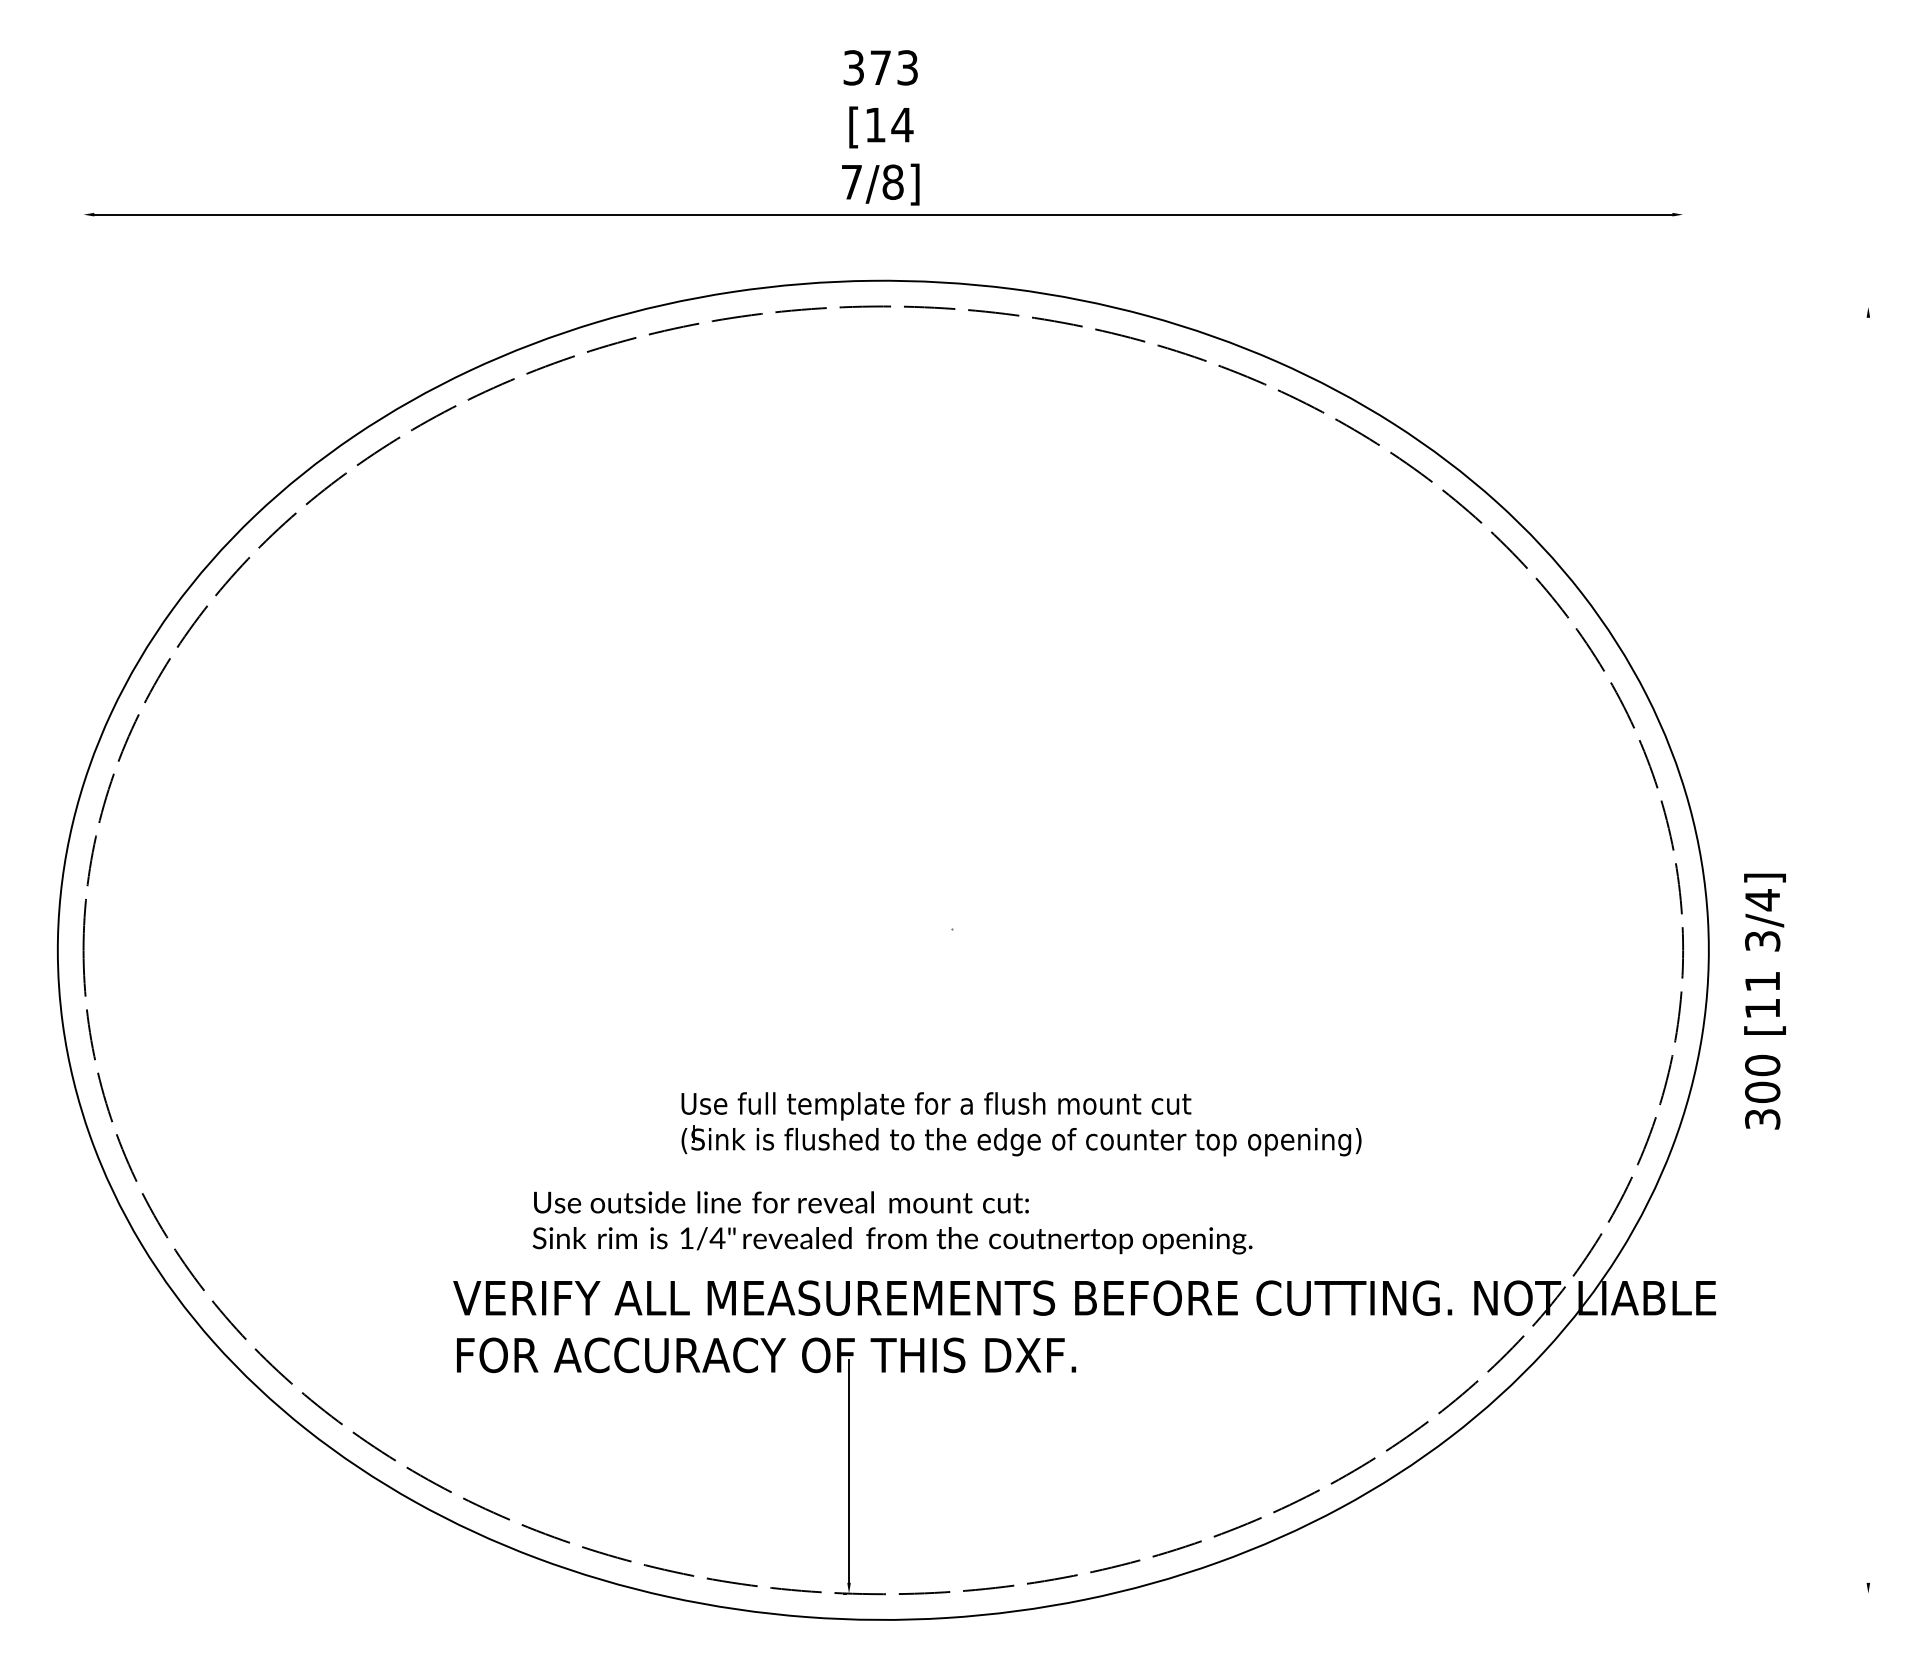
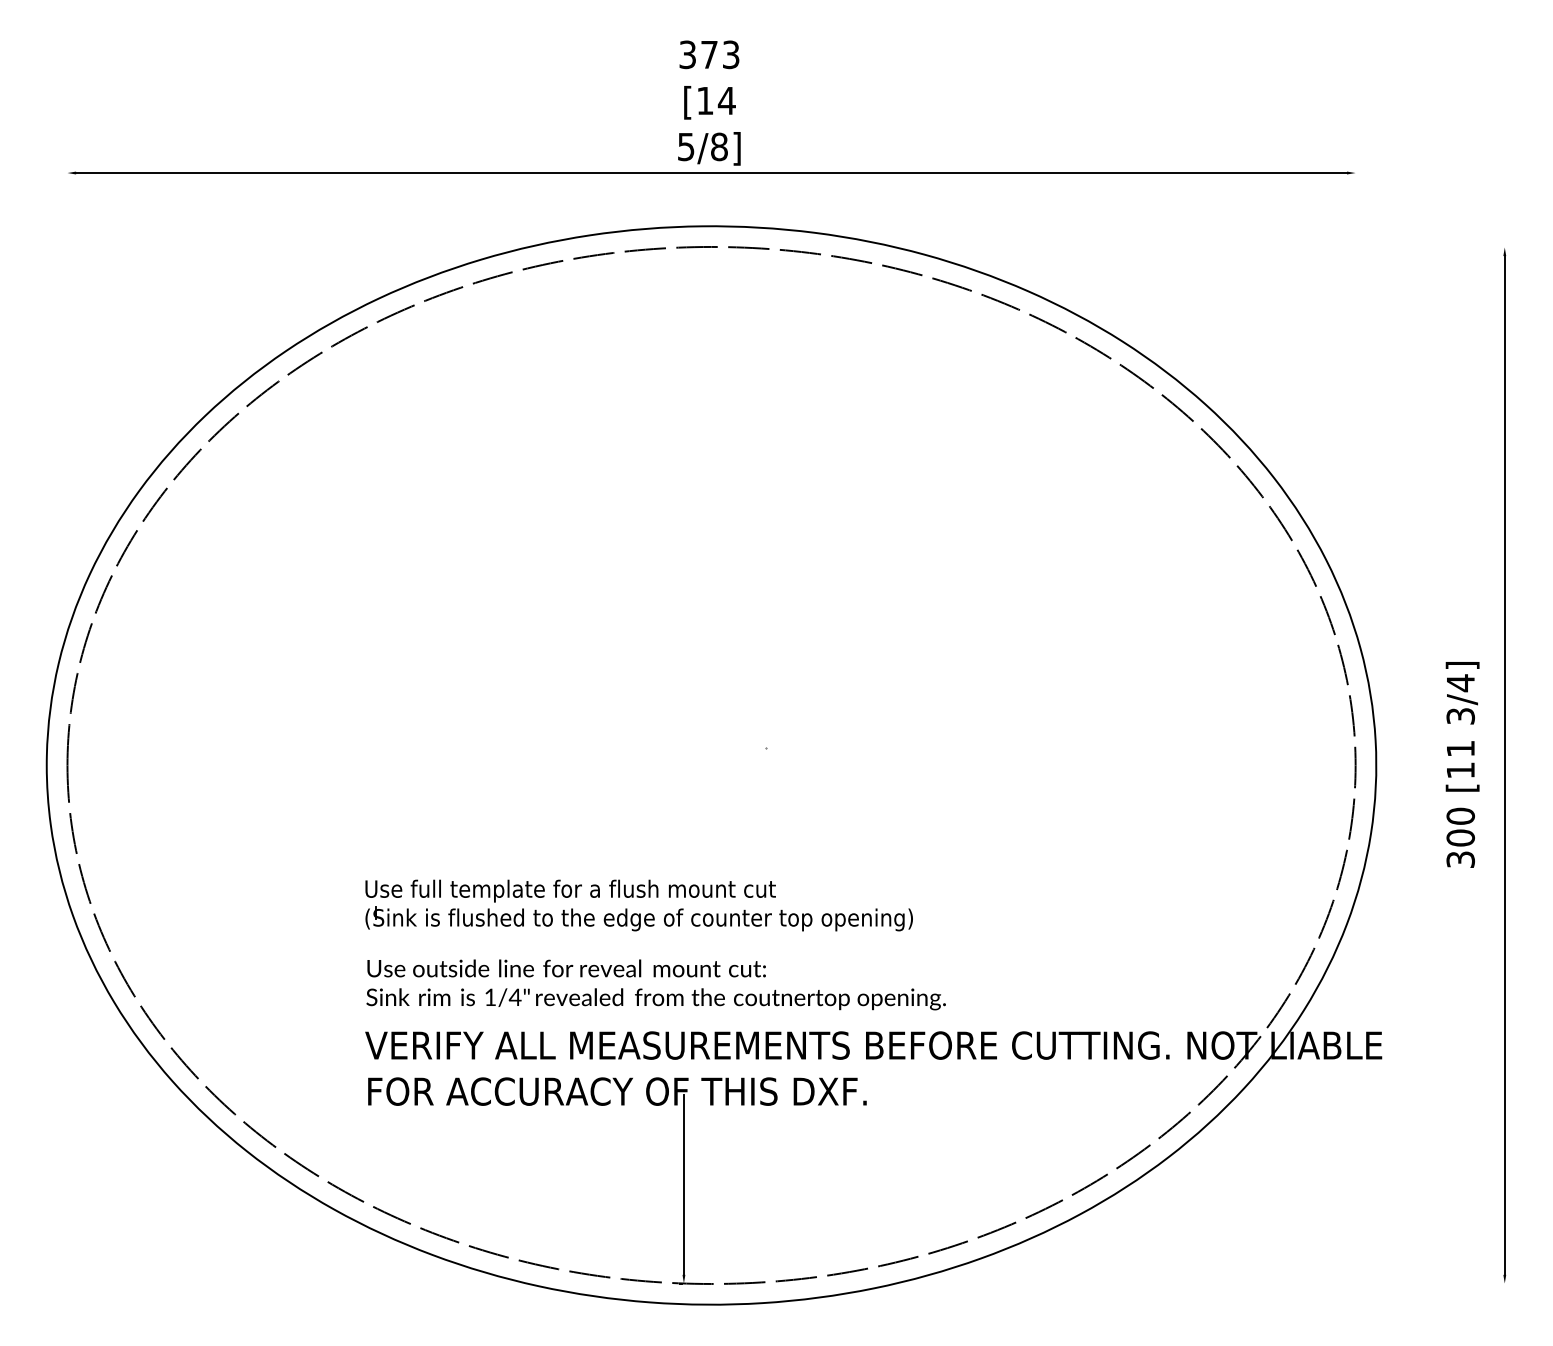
text: (851, 182) -> (685, 147), 7/8] -> 5/8]
line: (1868, 949) -> (1504, 764), added
text: (1764, 1001) -> (1462, 764), moved
part: (1021, 1114) -> (639, 897), moved
text: (892, 1222) -> (656, 984), moved

